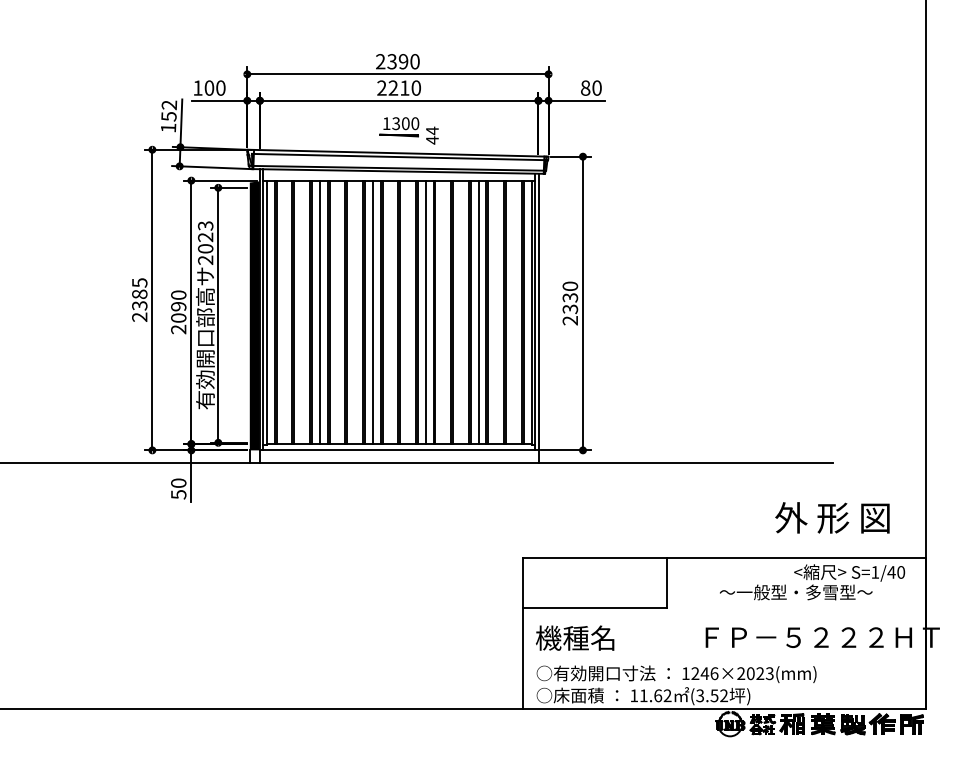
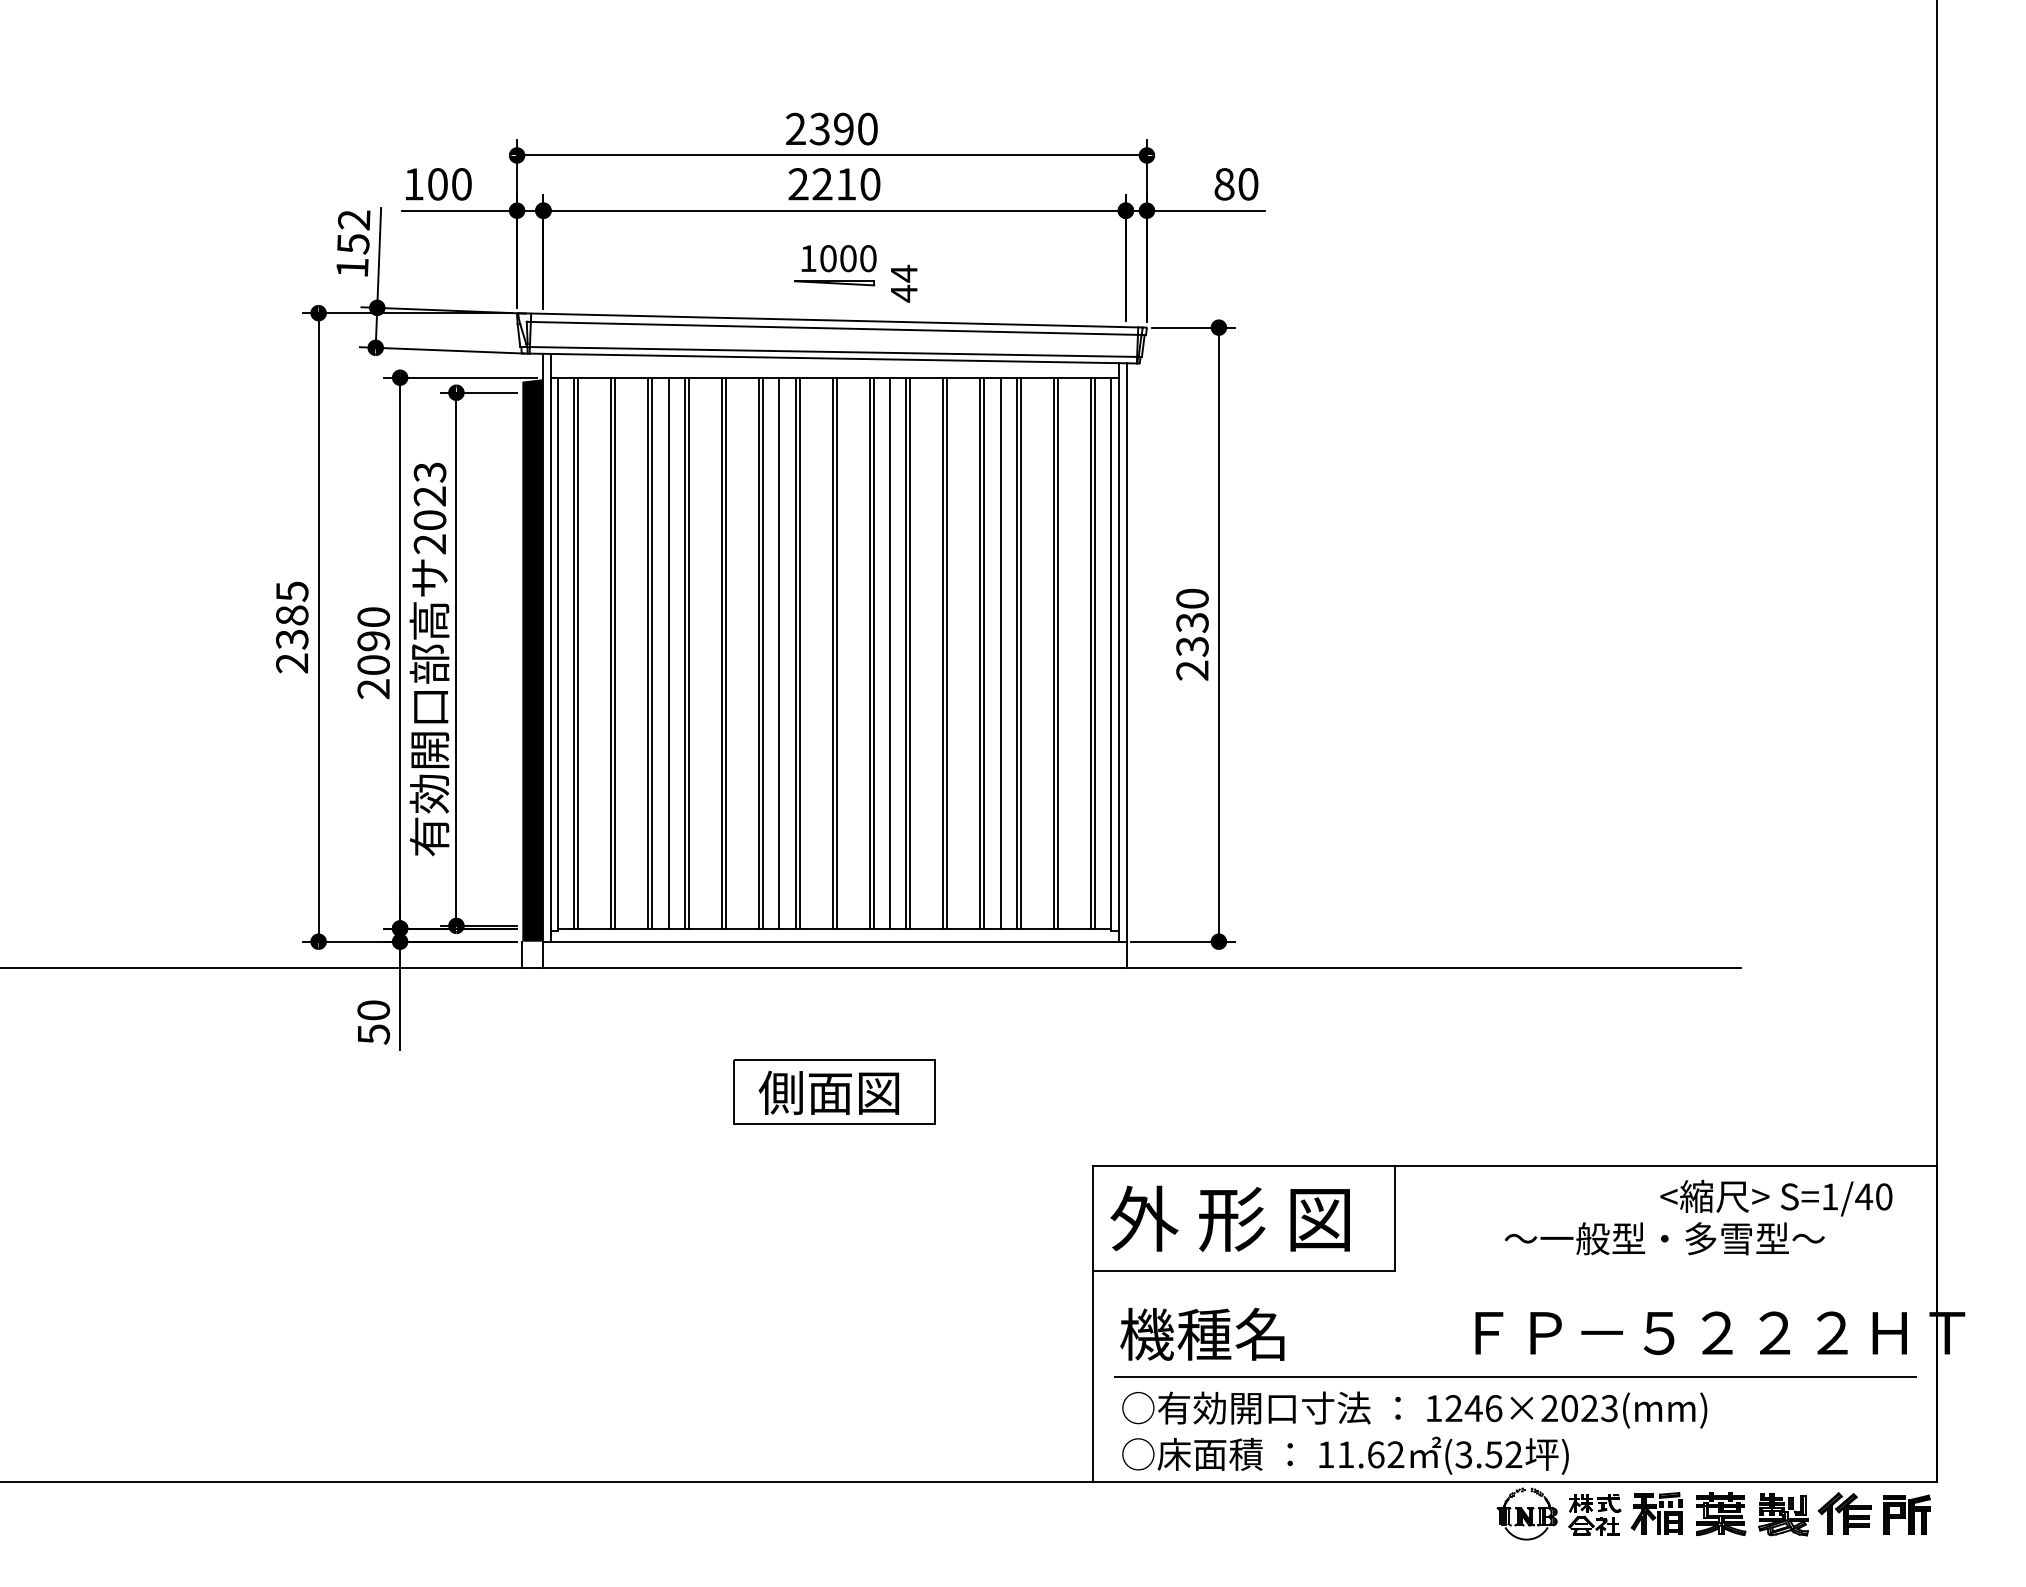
text: (396, 123) -> (829, 258), 1300 -> 1000
text: (832, 517) -> (1230, 1217), moved
part: (398, 521) -> (833, 1090), added
line: (724, 658) -> (1514, 1376), added

